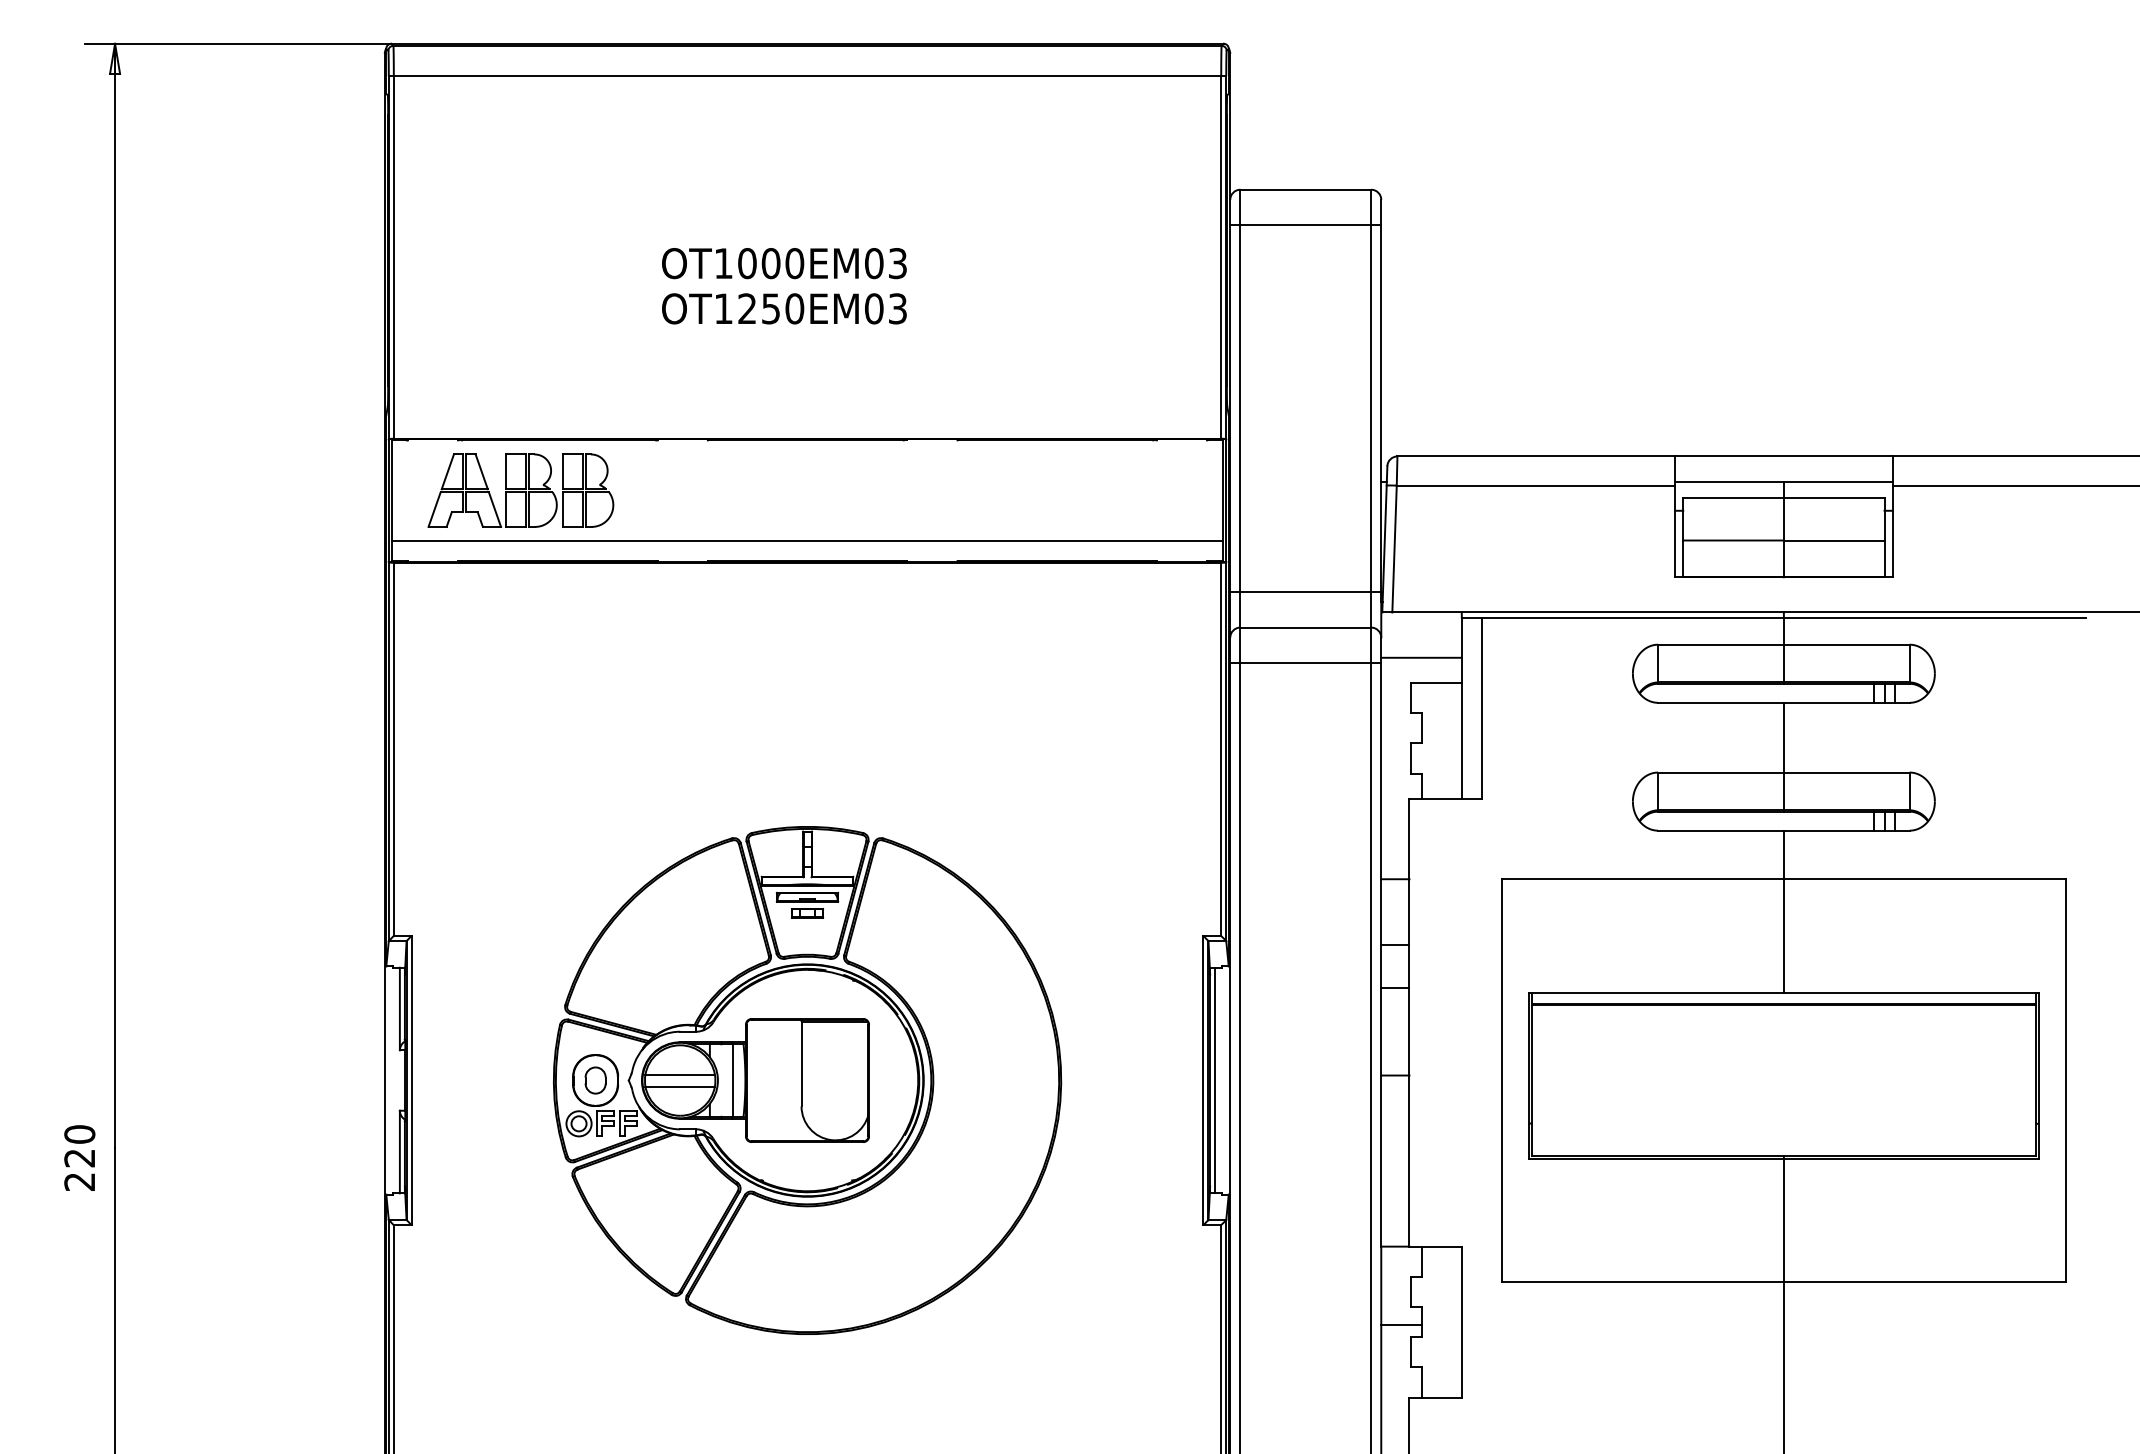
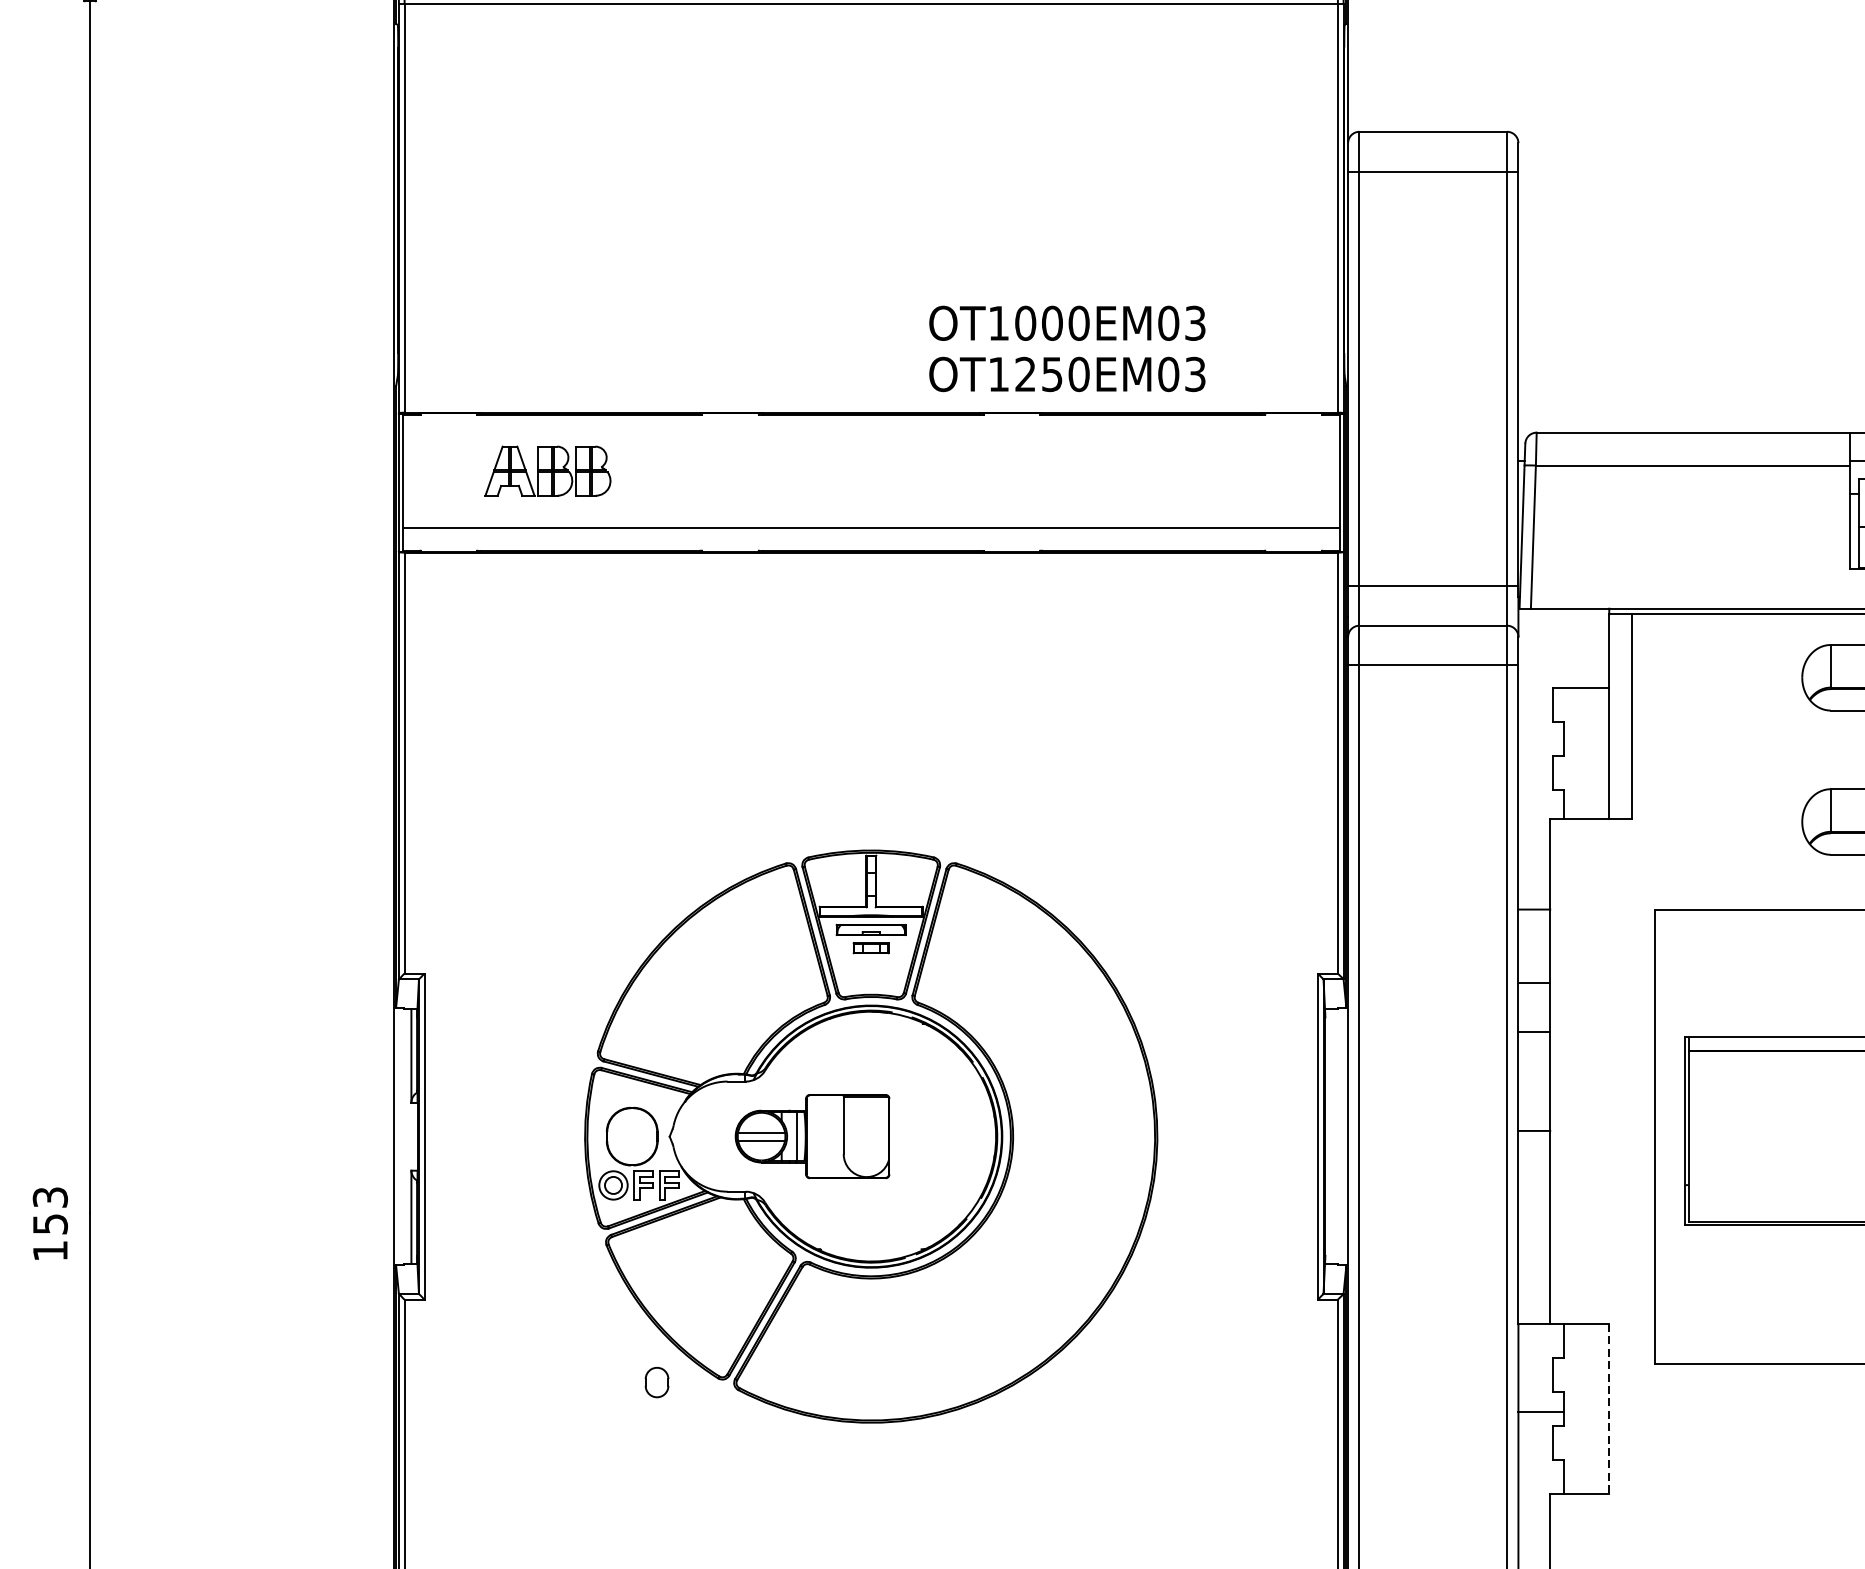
text: (784, 286) -> (1067, 349), moved
part: (520, 490) -> (547, 471), size x0.6
line: (1421, 657) -> (1563, 659), removed
part: (595, 1080) -> (656, 1382), moved
part: (755, 1080) -> (812, 1136), size x0.6
line: (1215, 1080) -> (1331, 1136), removed
text: (79, 1157) -> (50, 1223), 220 -> 153
line: (1461, 1322) -> (1608, 1409), solid -> dashed

